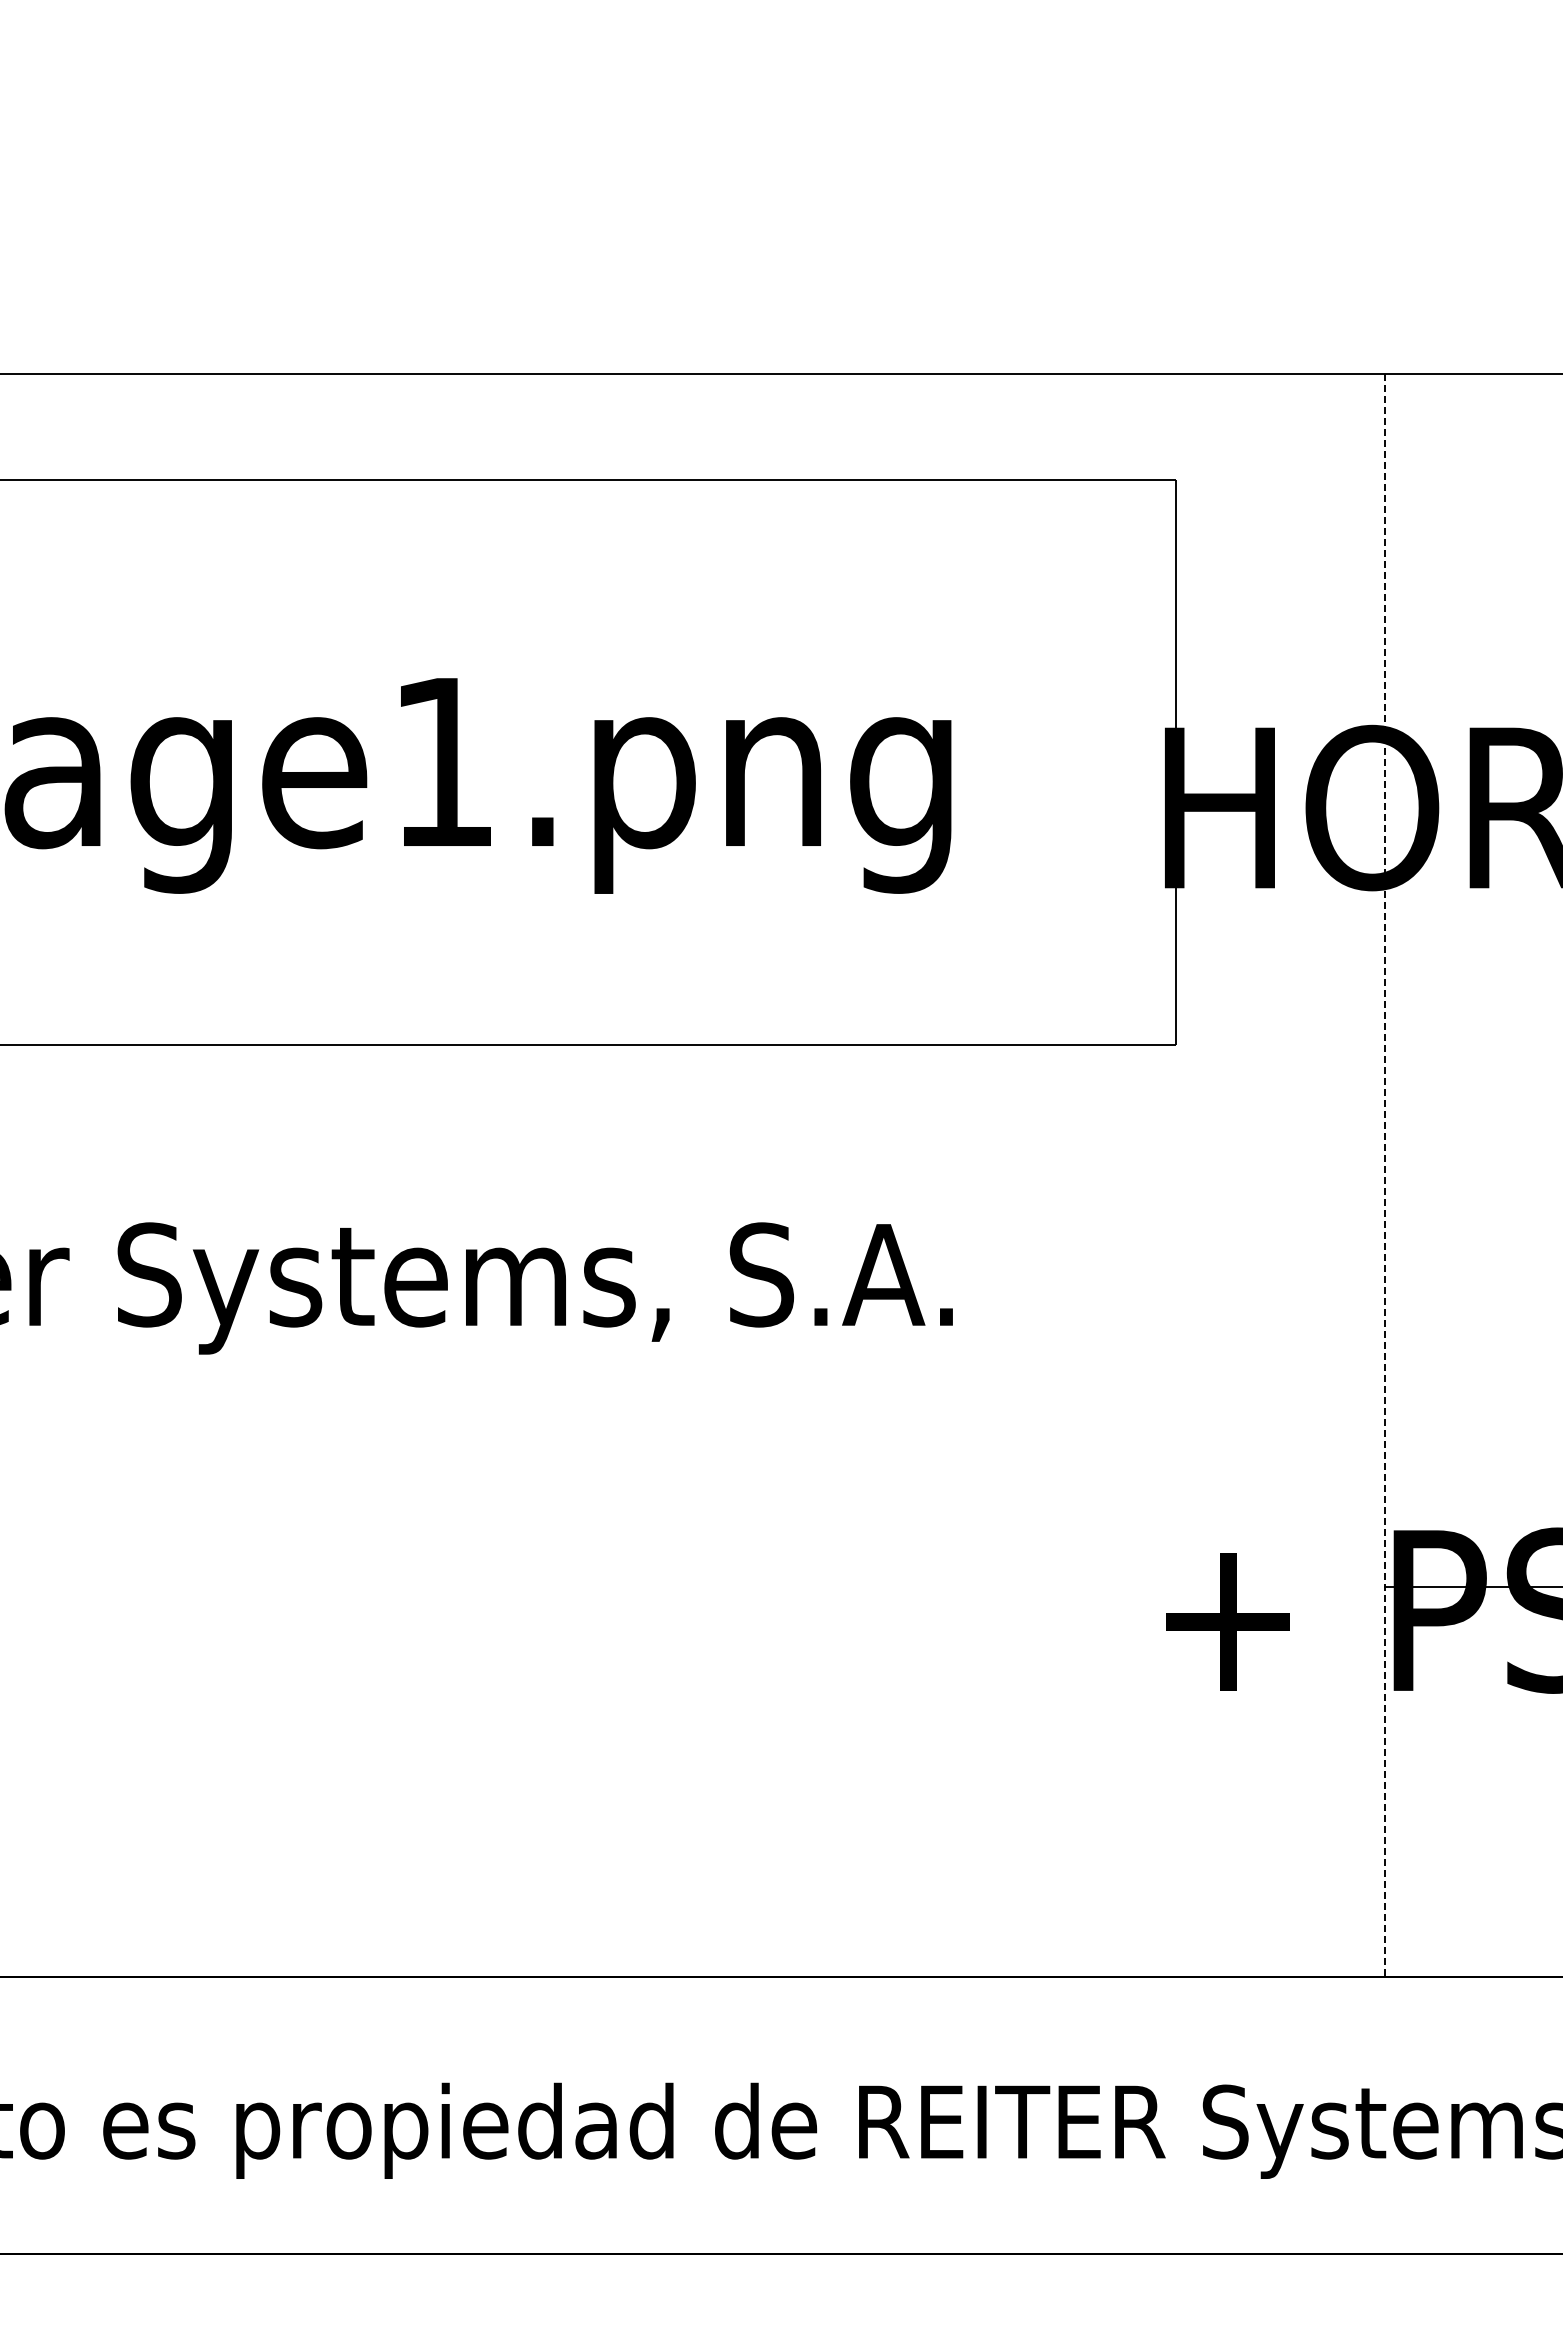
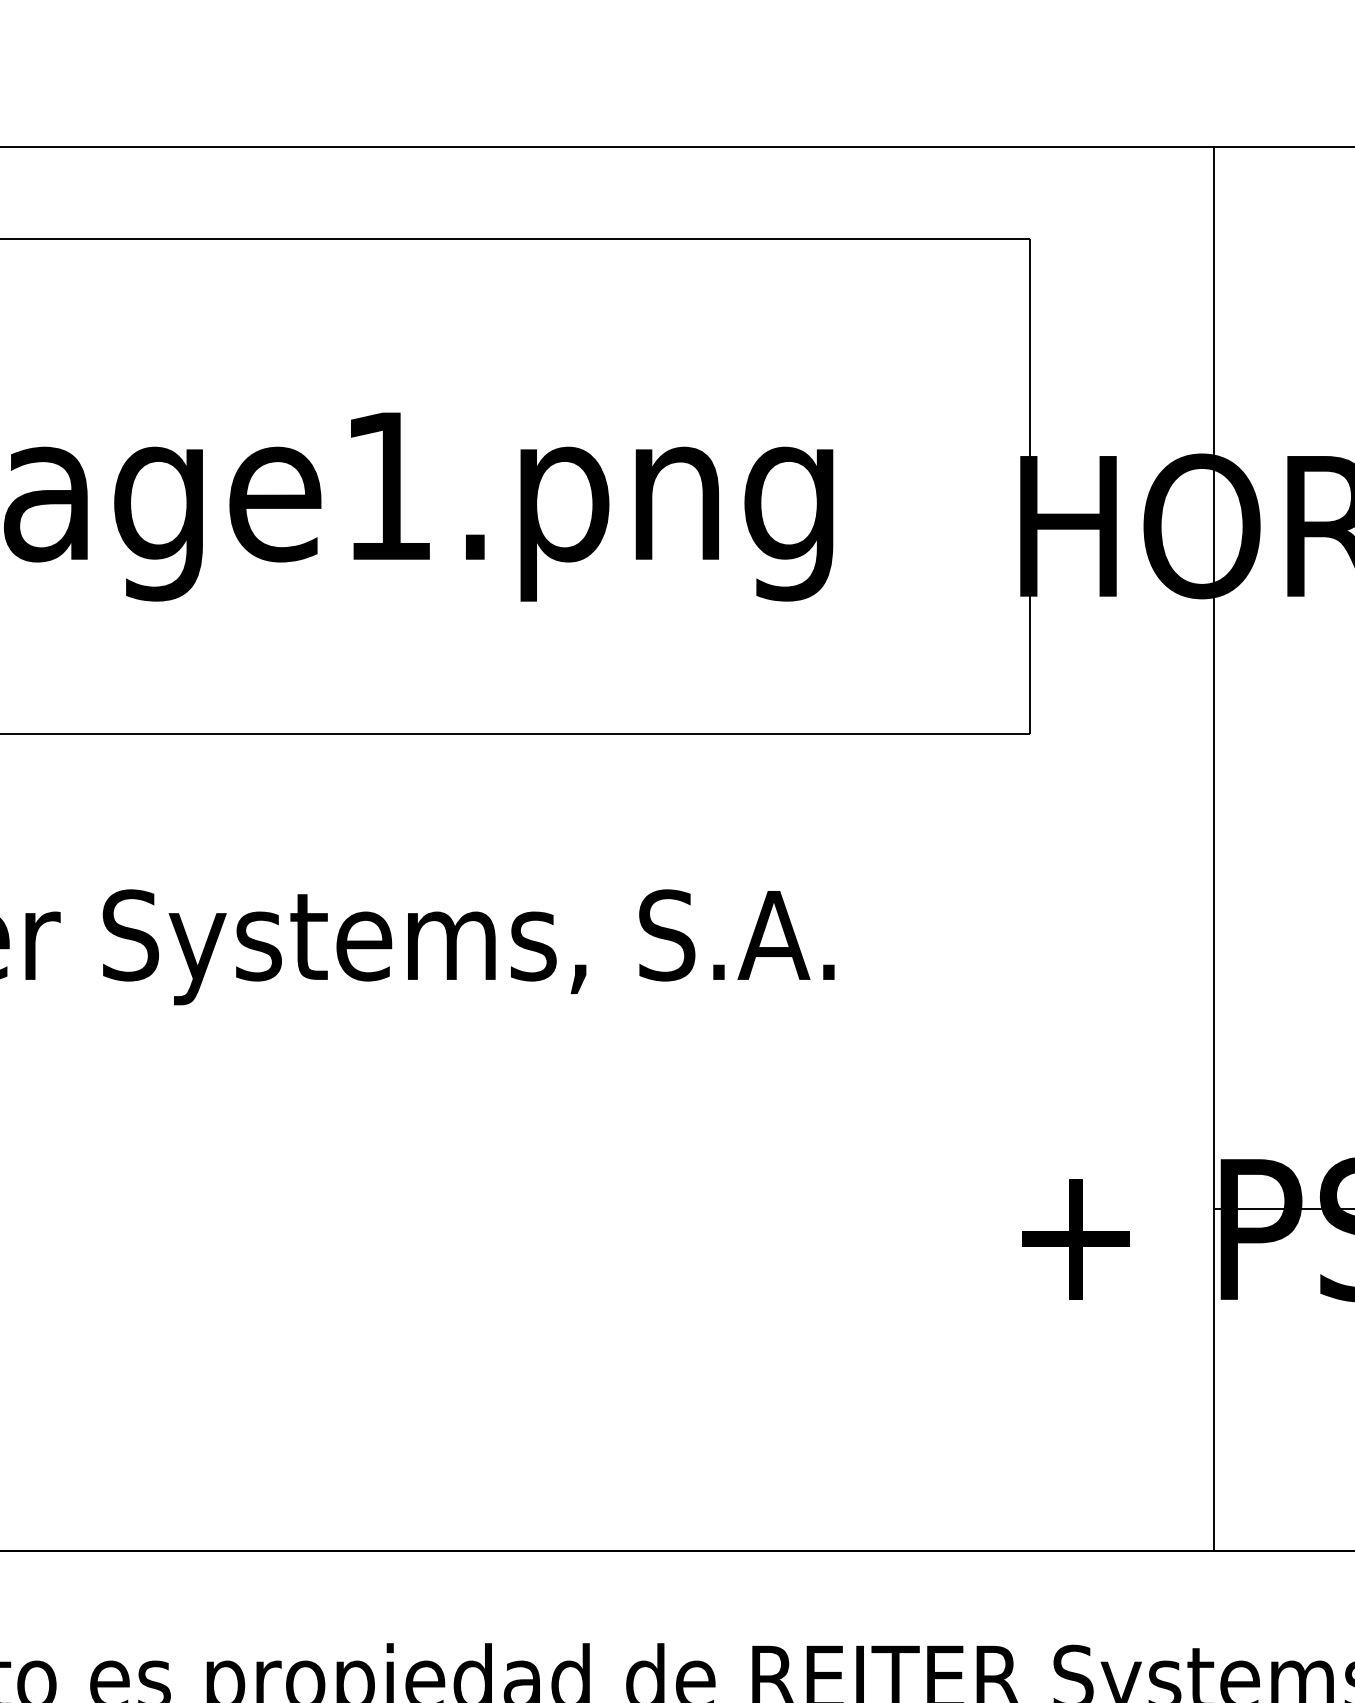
line: (1385, 1176) -> (1213, 849), dashed -> solid

